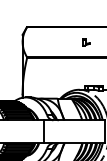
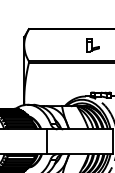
part: (86, 41) -> (93, 44), size x1.67

